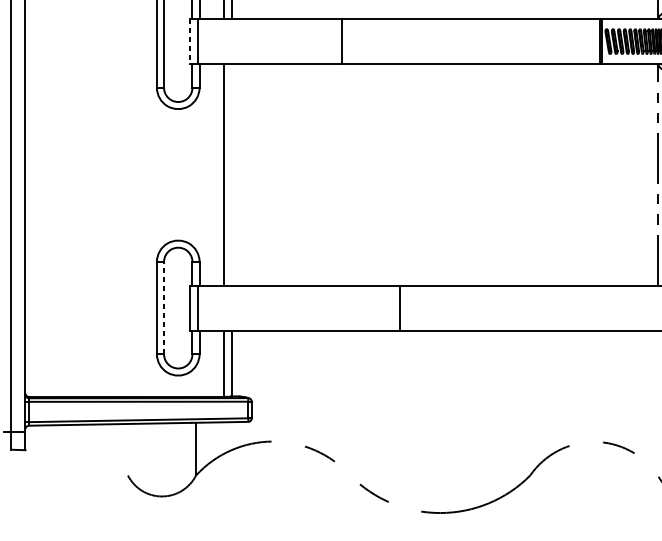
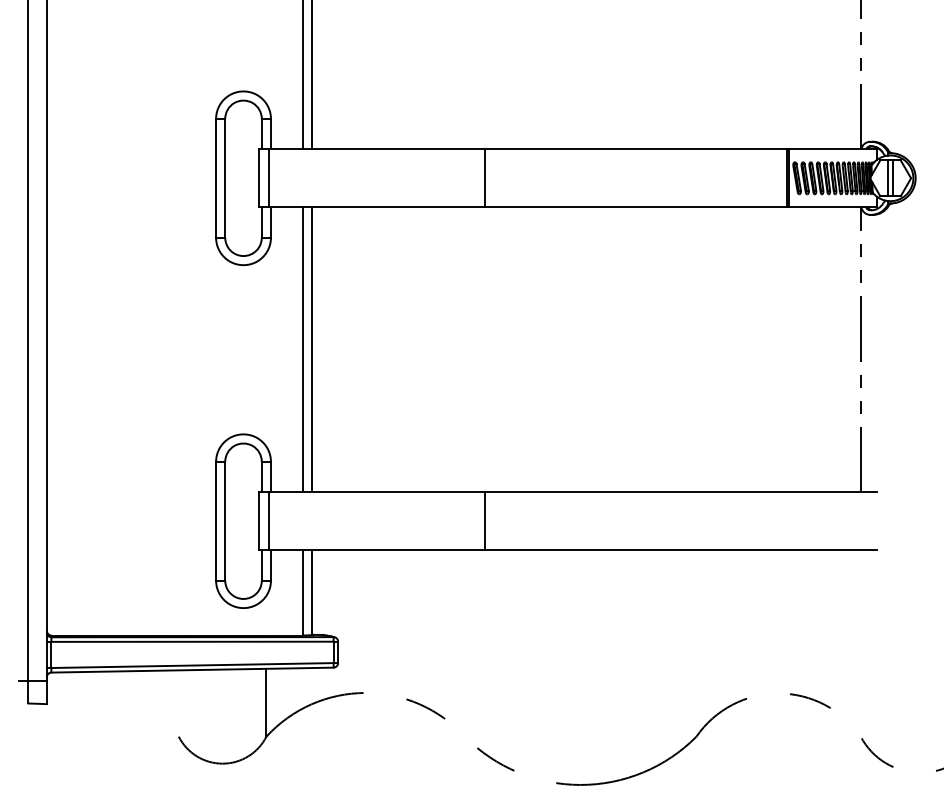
line: (190, 41) -> (259, 178), dashed -> solid
line: (342, 41) -> (485, 178), moved
line: (231, 174) -> (312, 349), added
line: (164, 307) -> (225, 520), dashed -> solid
line: (400, 308) -> (485, 521), moved

